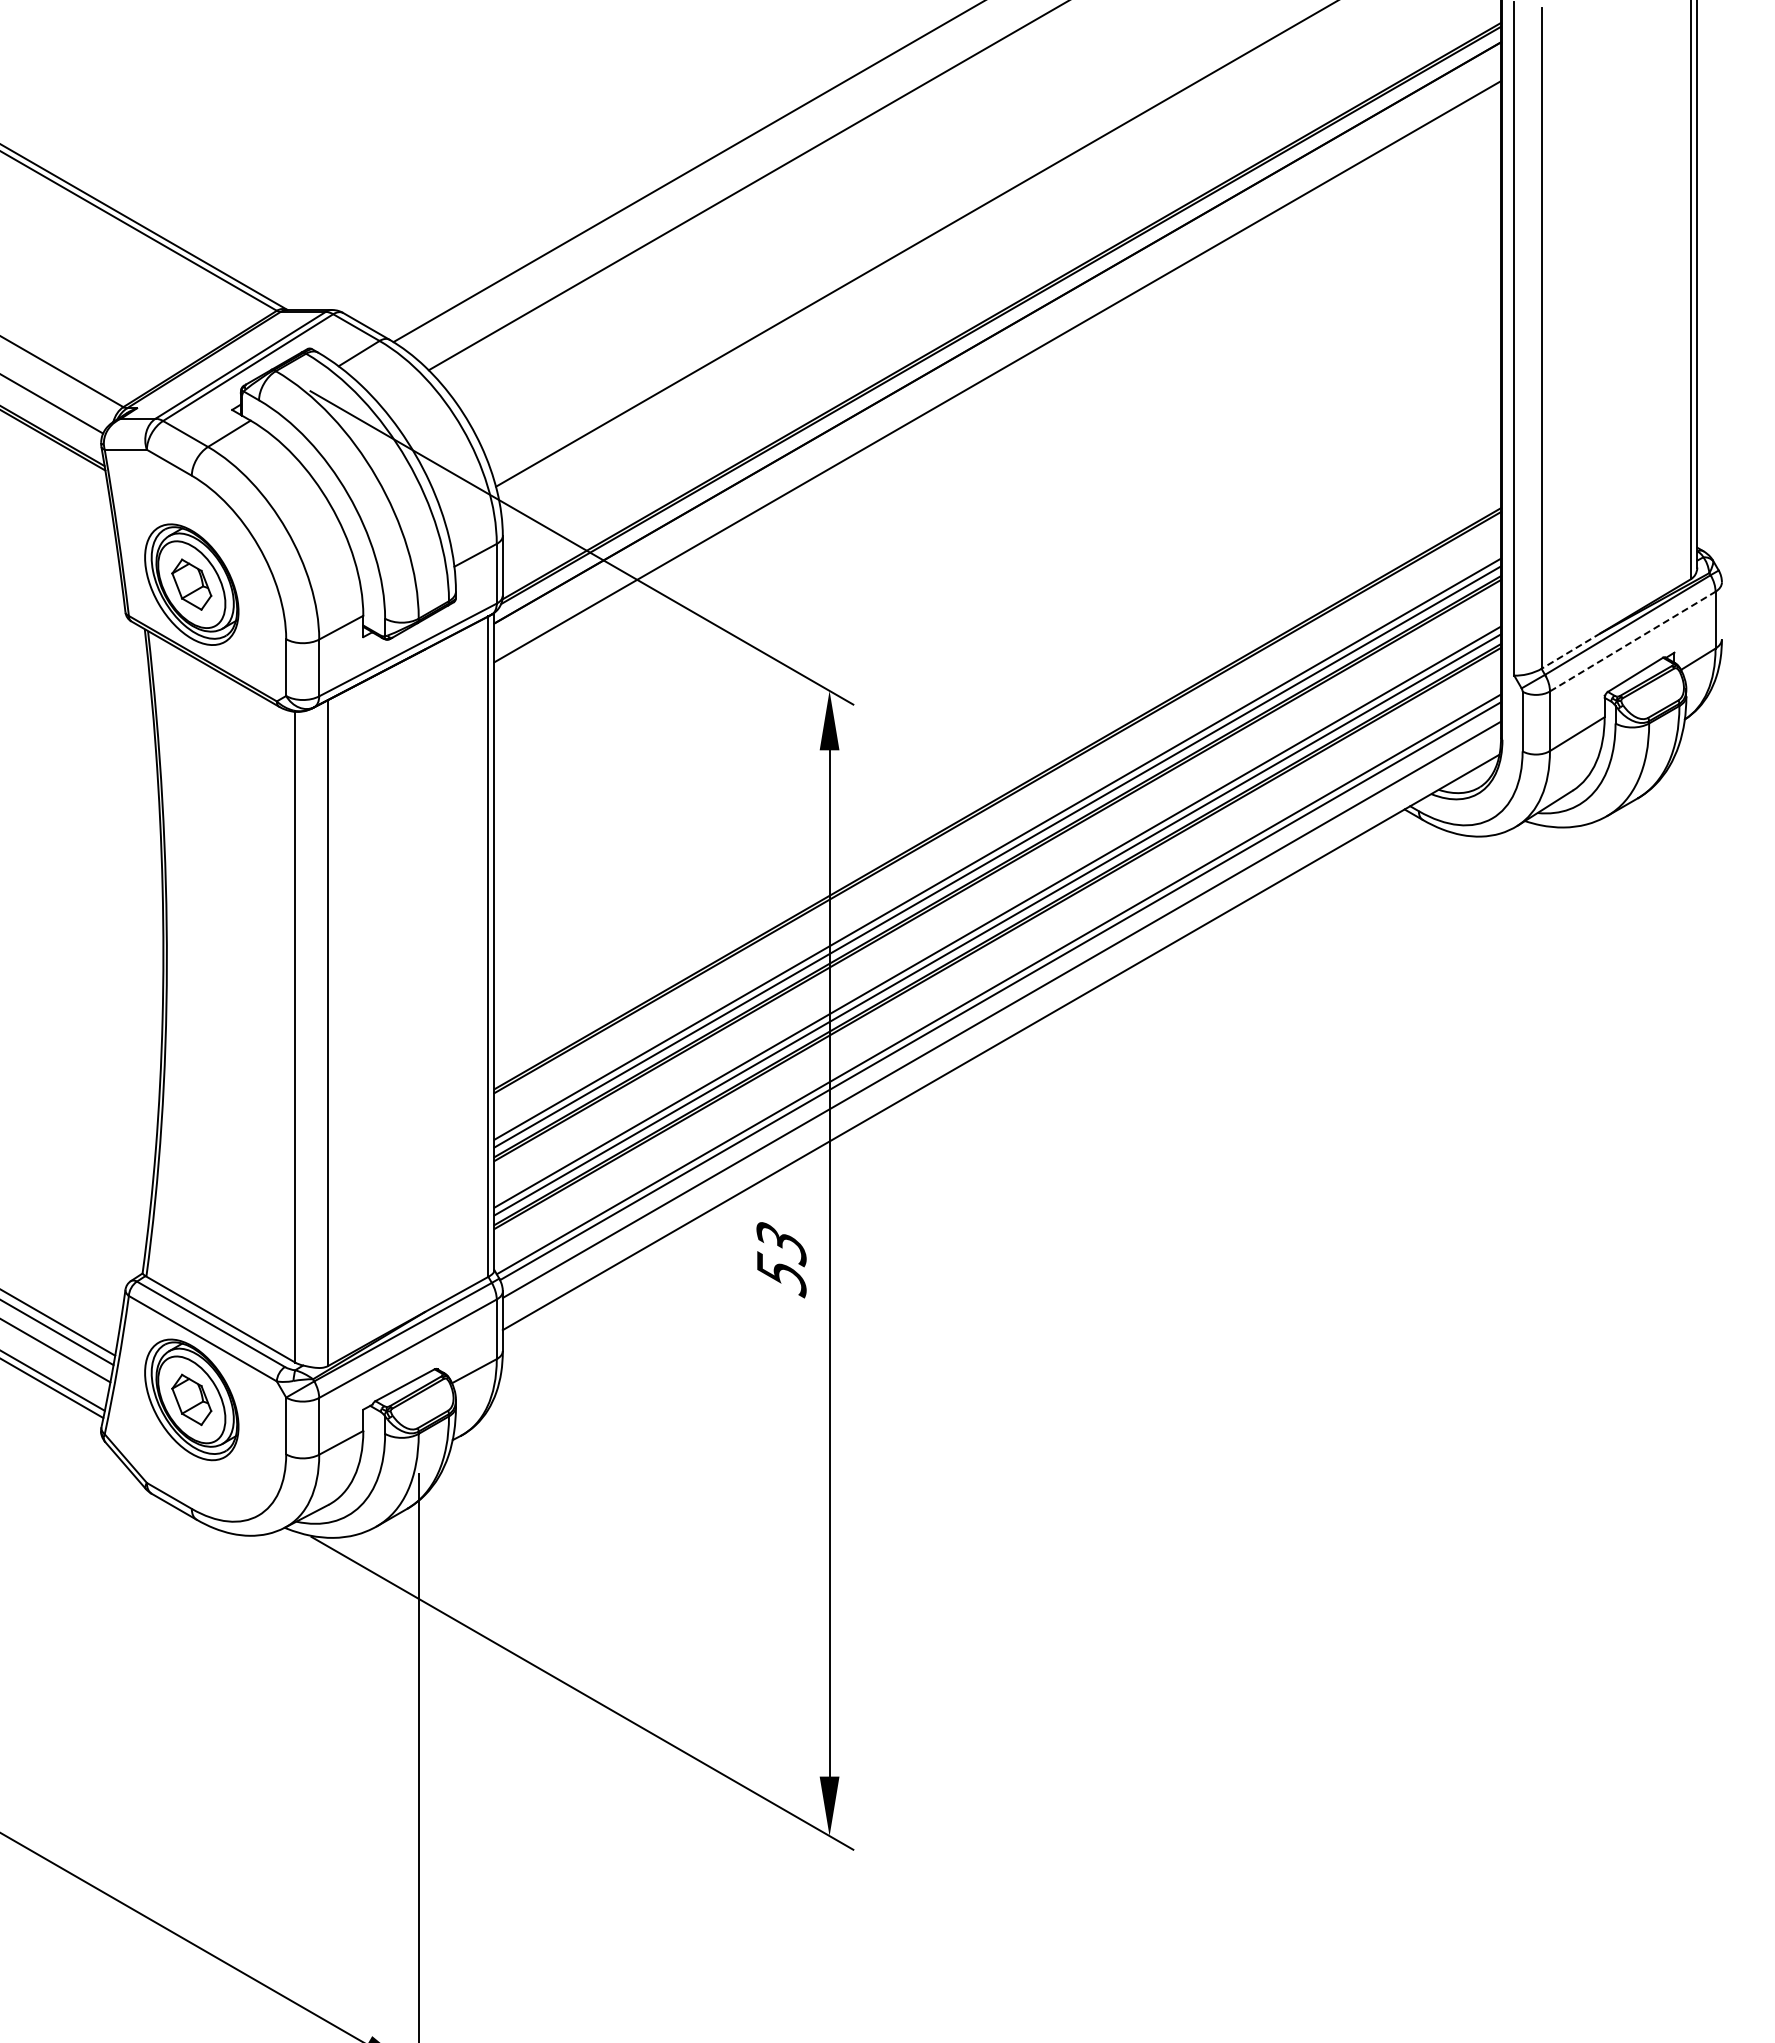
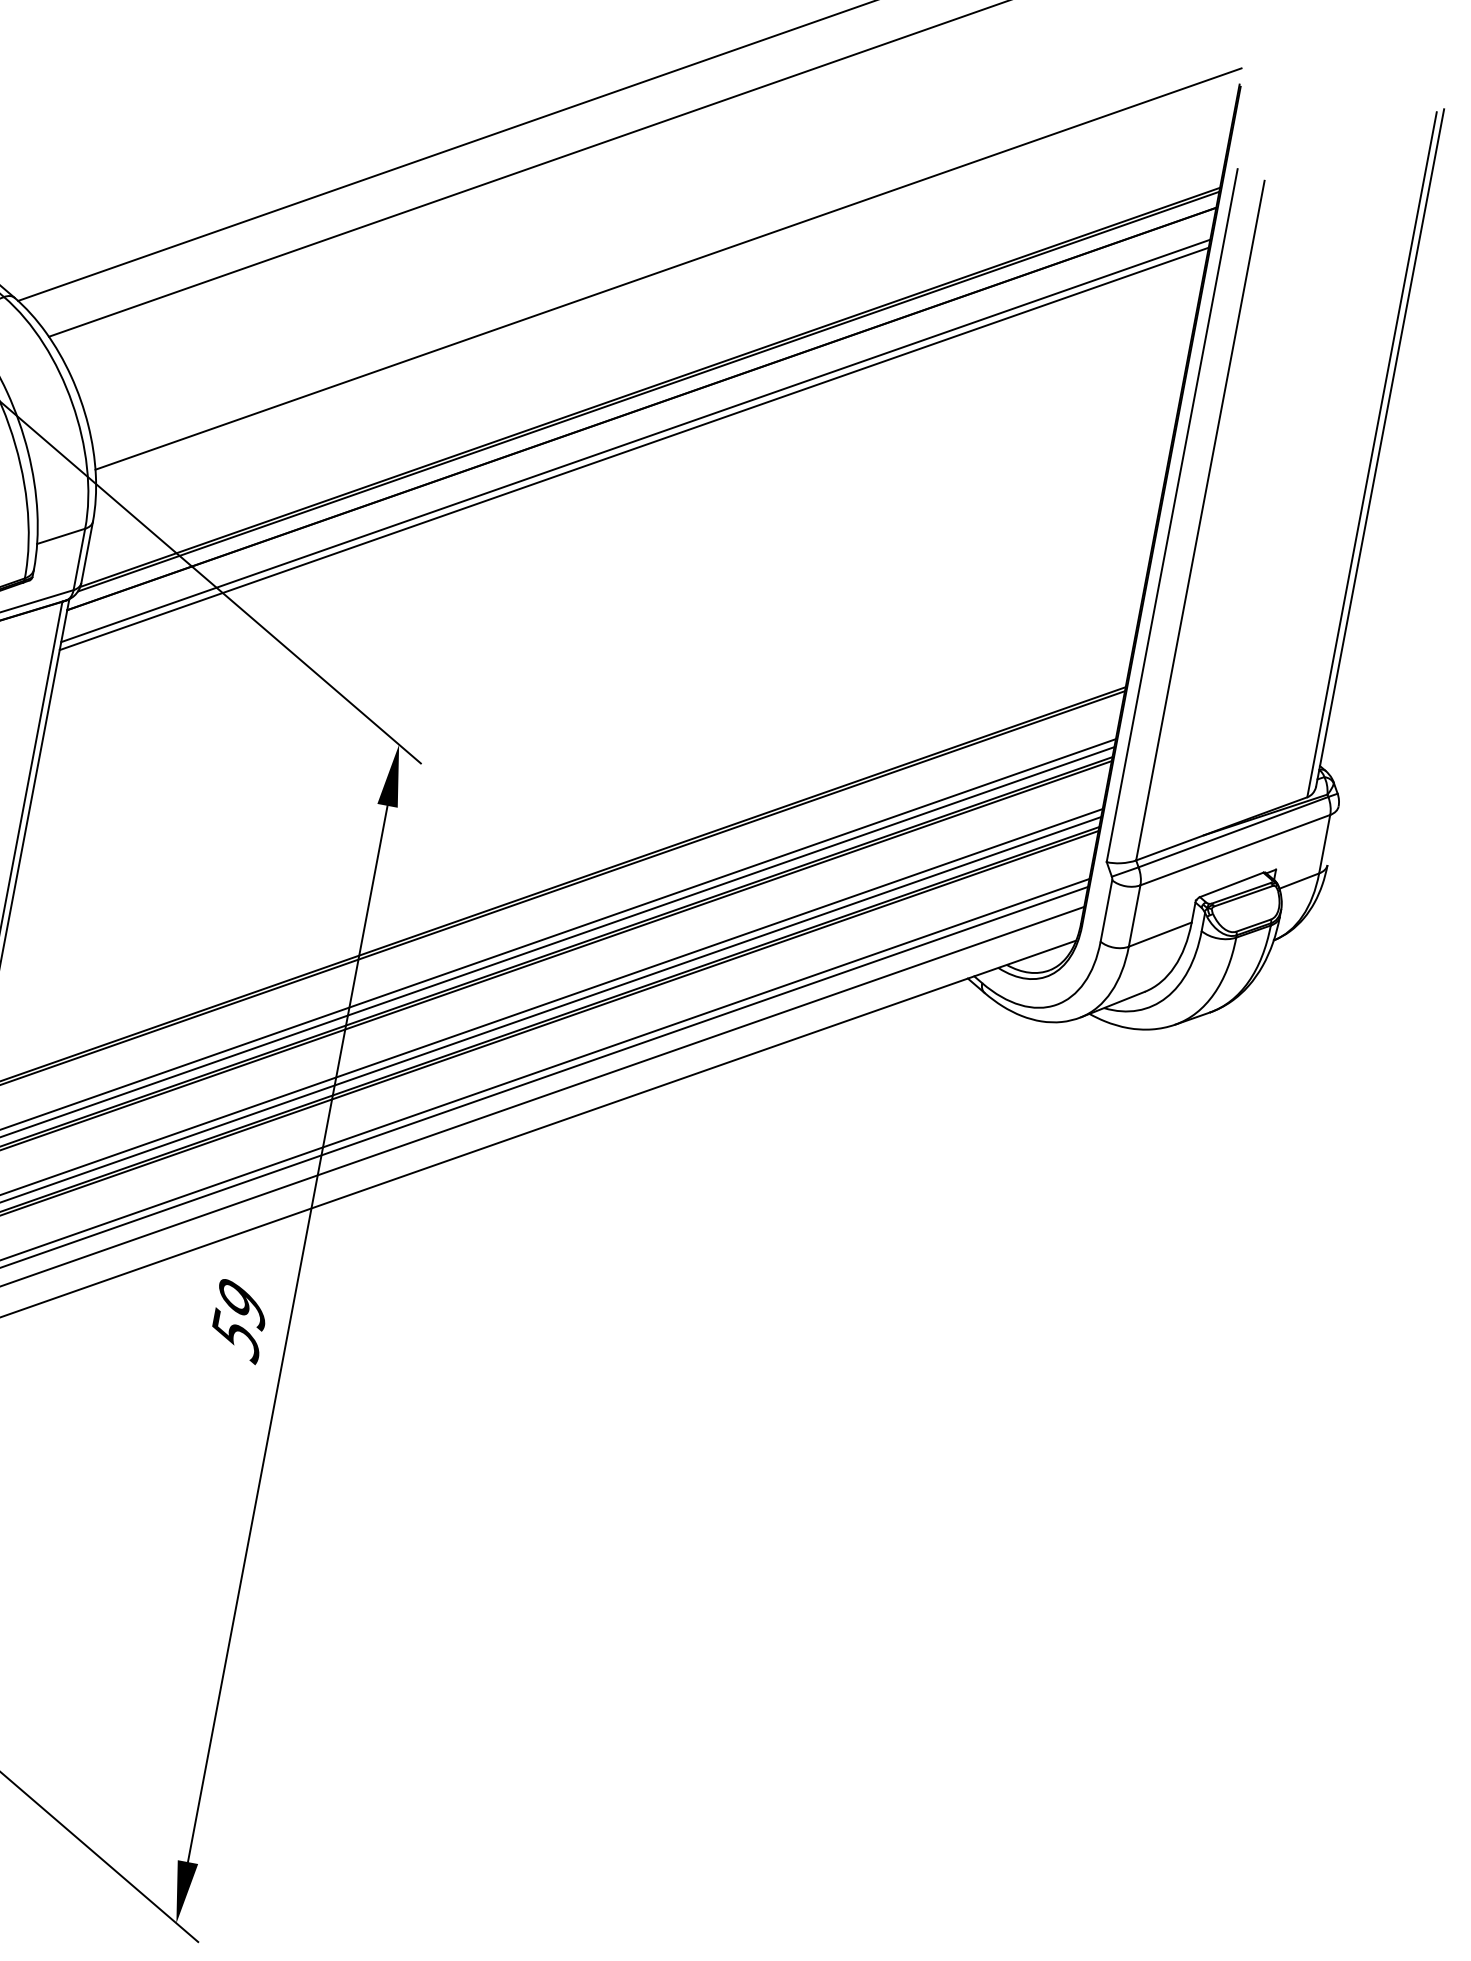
line: (997, 363) -> (635, 440), added
line: (1632, 641) -> (1235, 850), dashed -> solid
line: (1570, 651) -> (1169, 848), dashed -> solid
text: (781, 1244) -> (241, 1305), 53 -> 59

